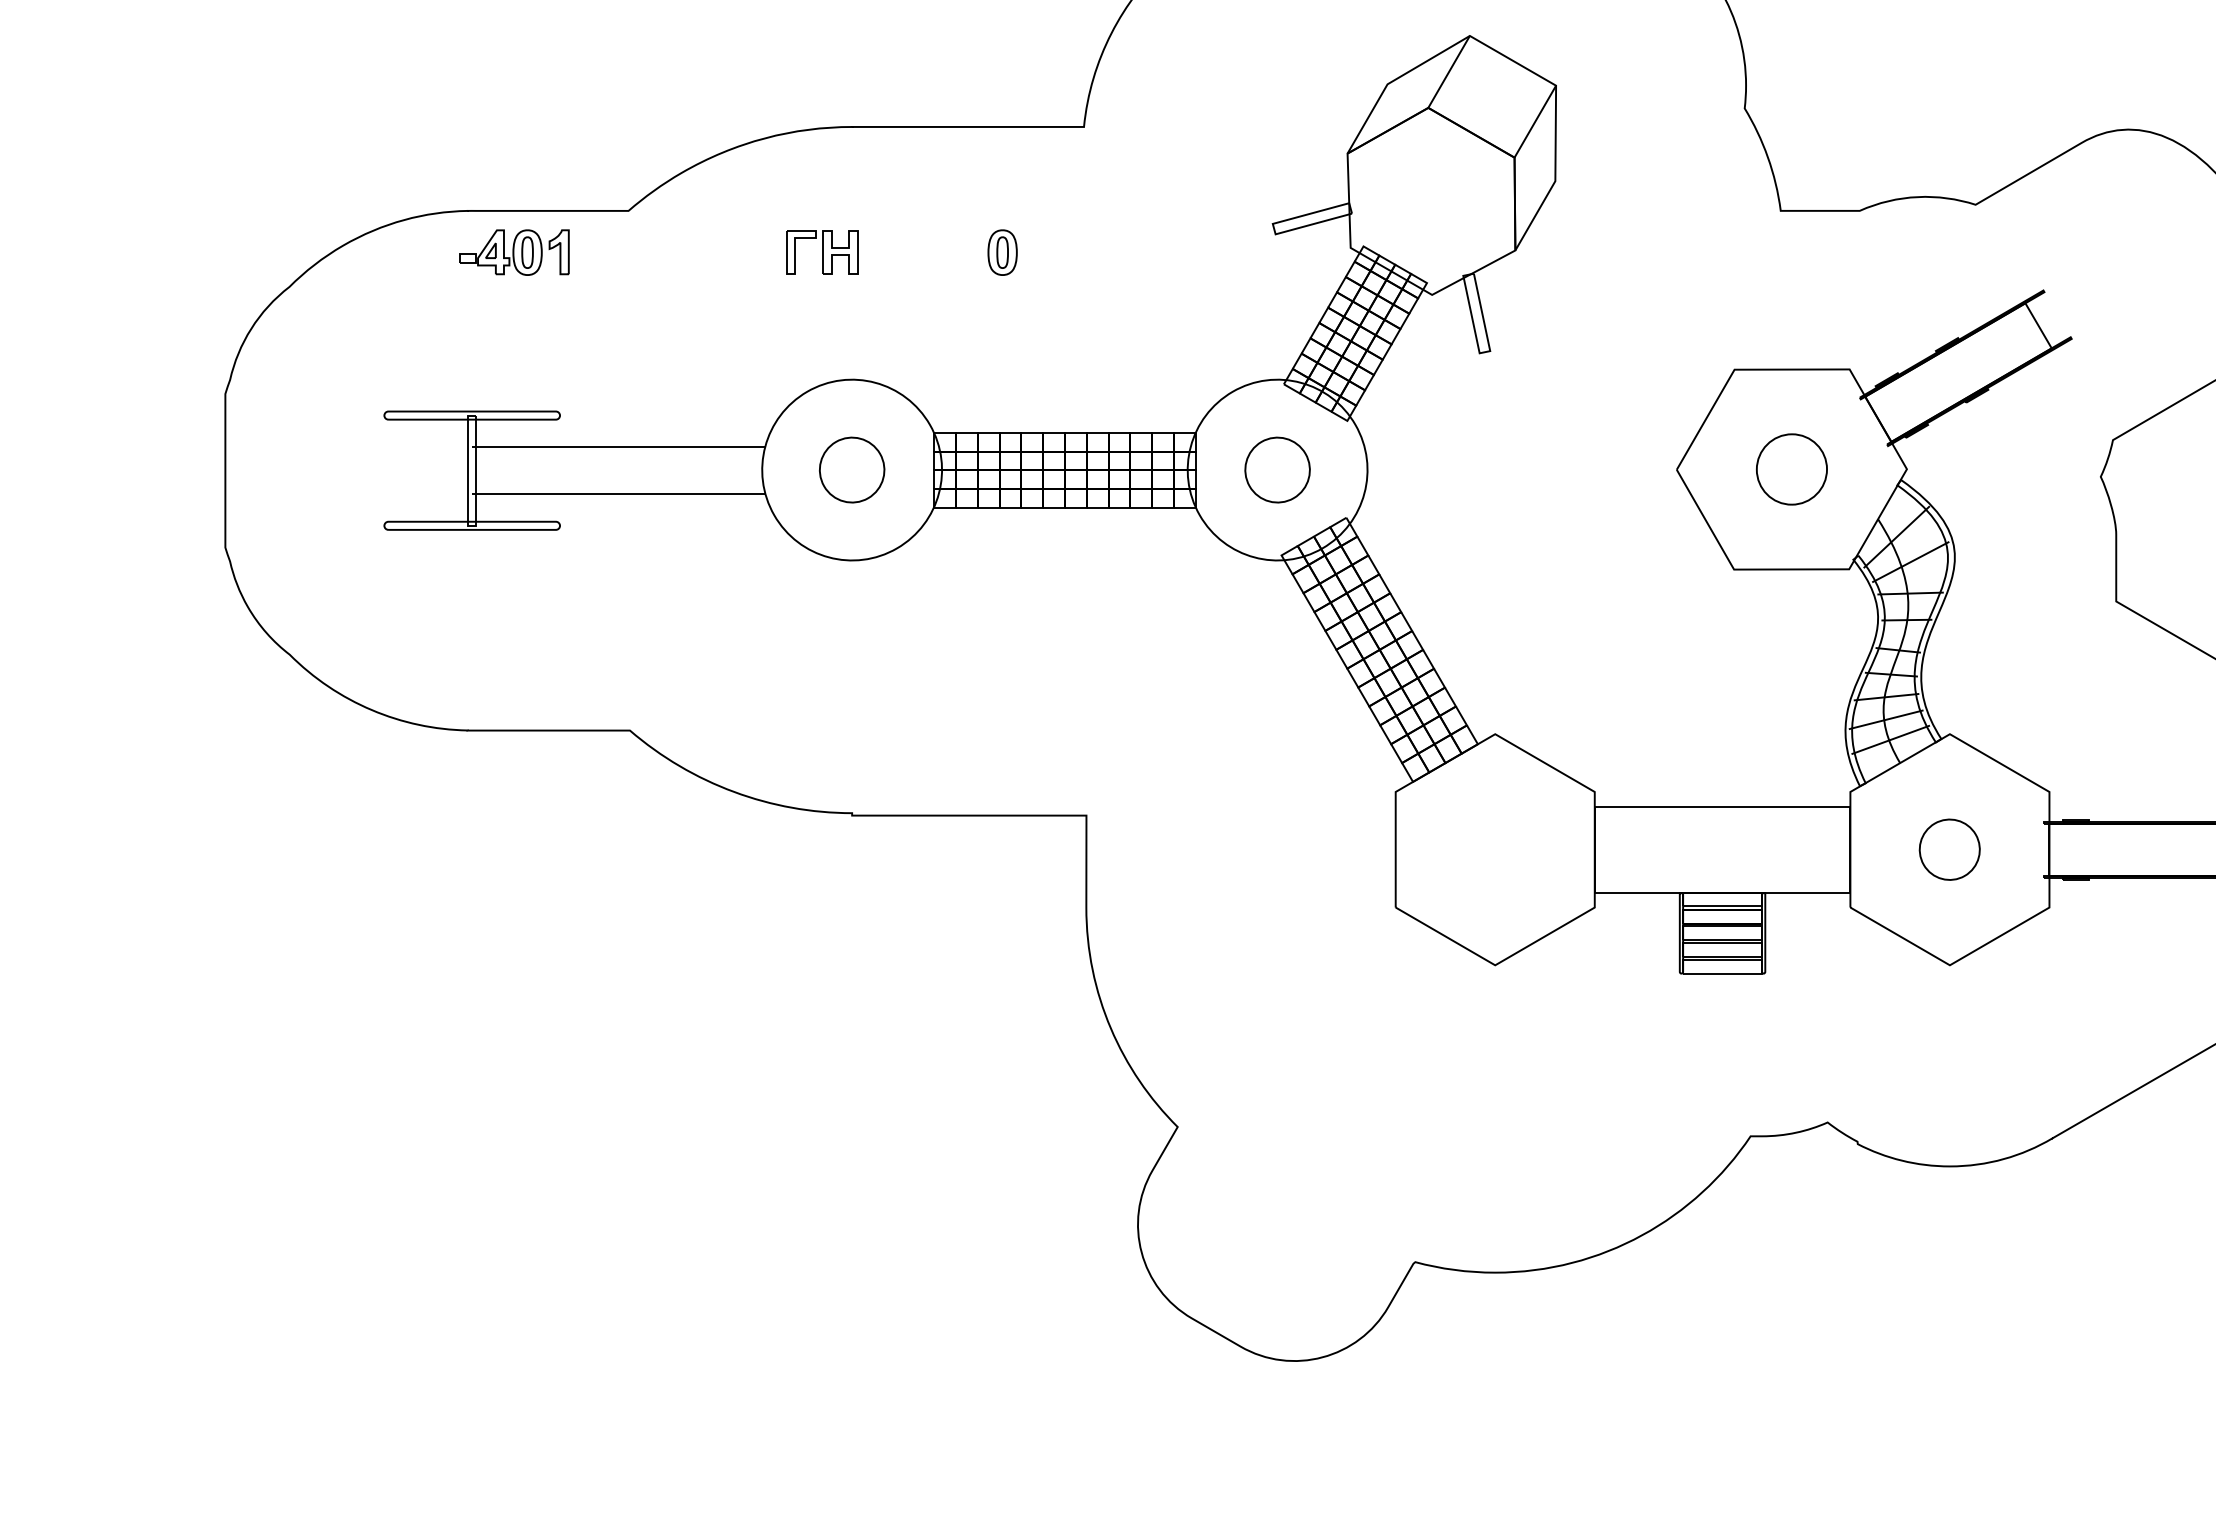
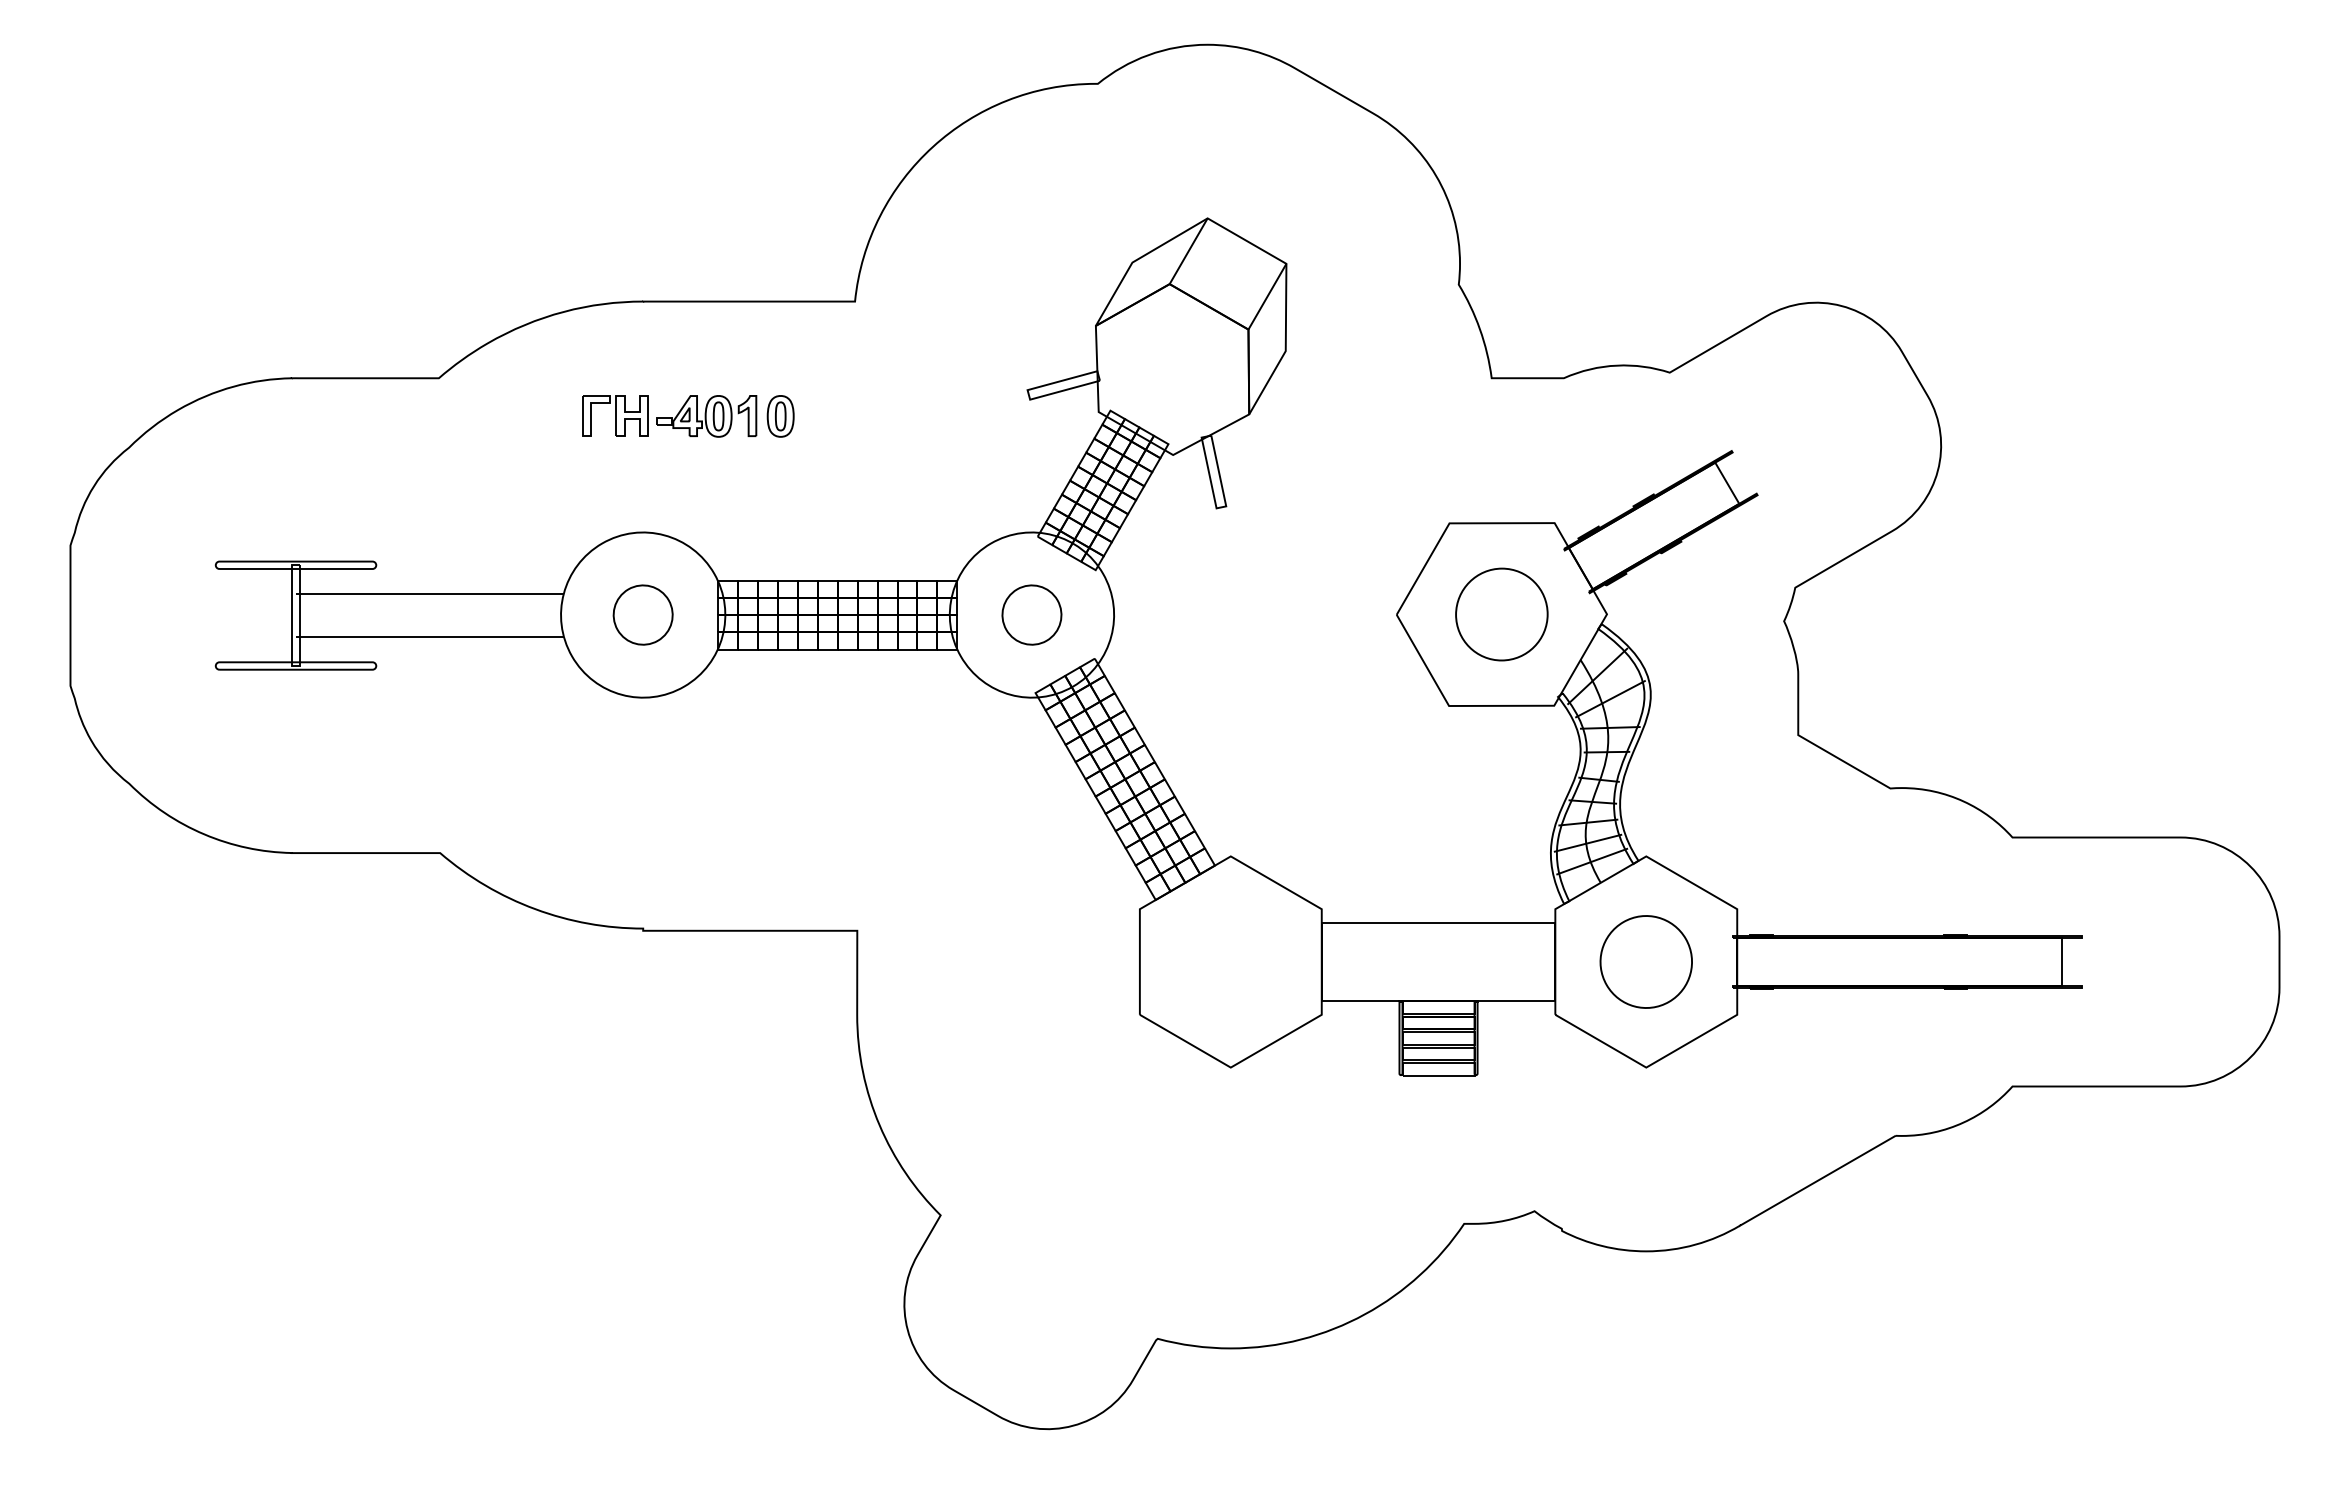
part: (514, 252) -> (706, 416), moved
part: (1791, 469) -> (1501, 614), size x1.43
part: (1949, 849) -> (1645, 961), size x1.67

